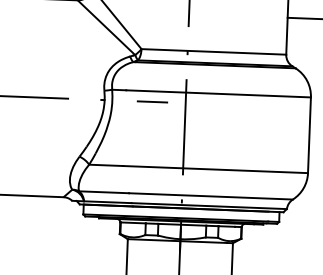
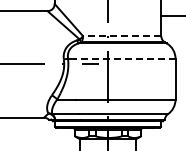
line: (212, 52) -> (121, 36), solid -> dashed
line: (218, 93) -> (125, 58), solid -> dashed

